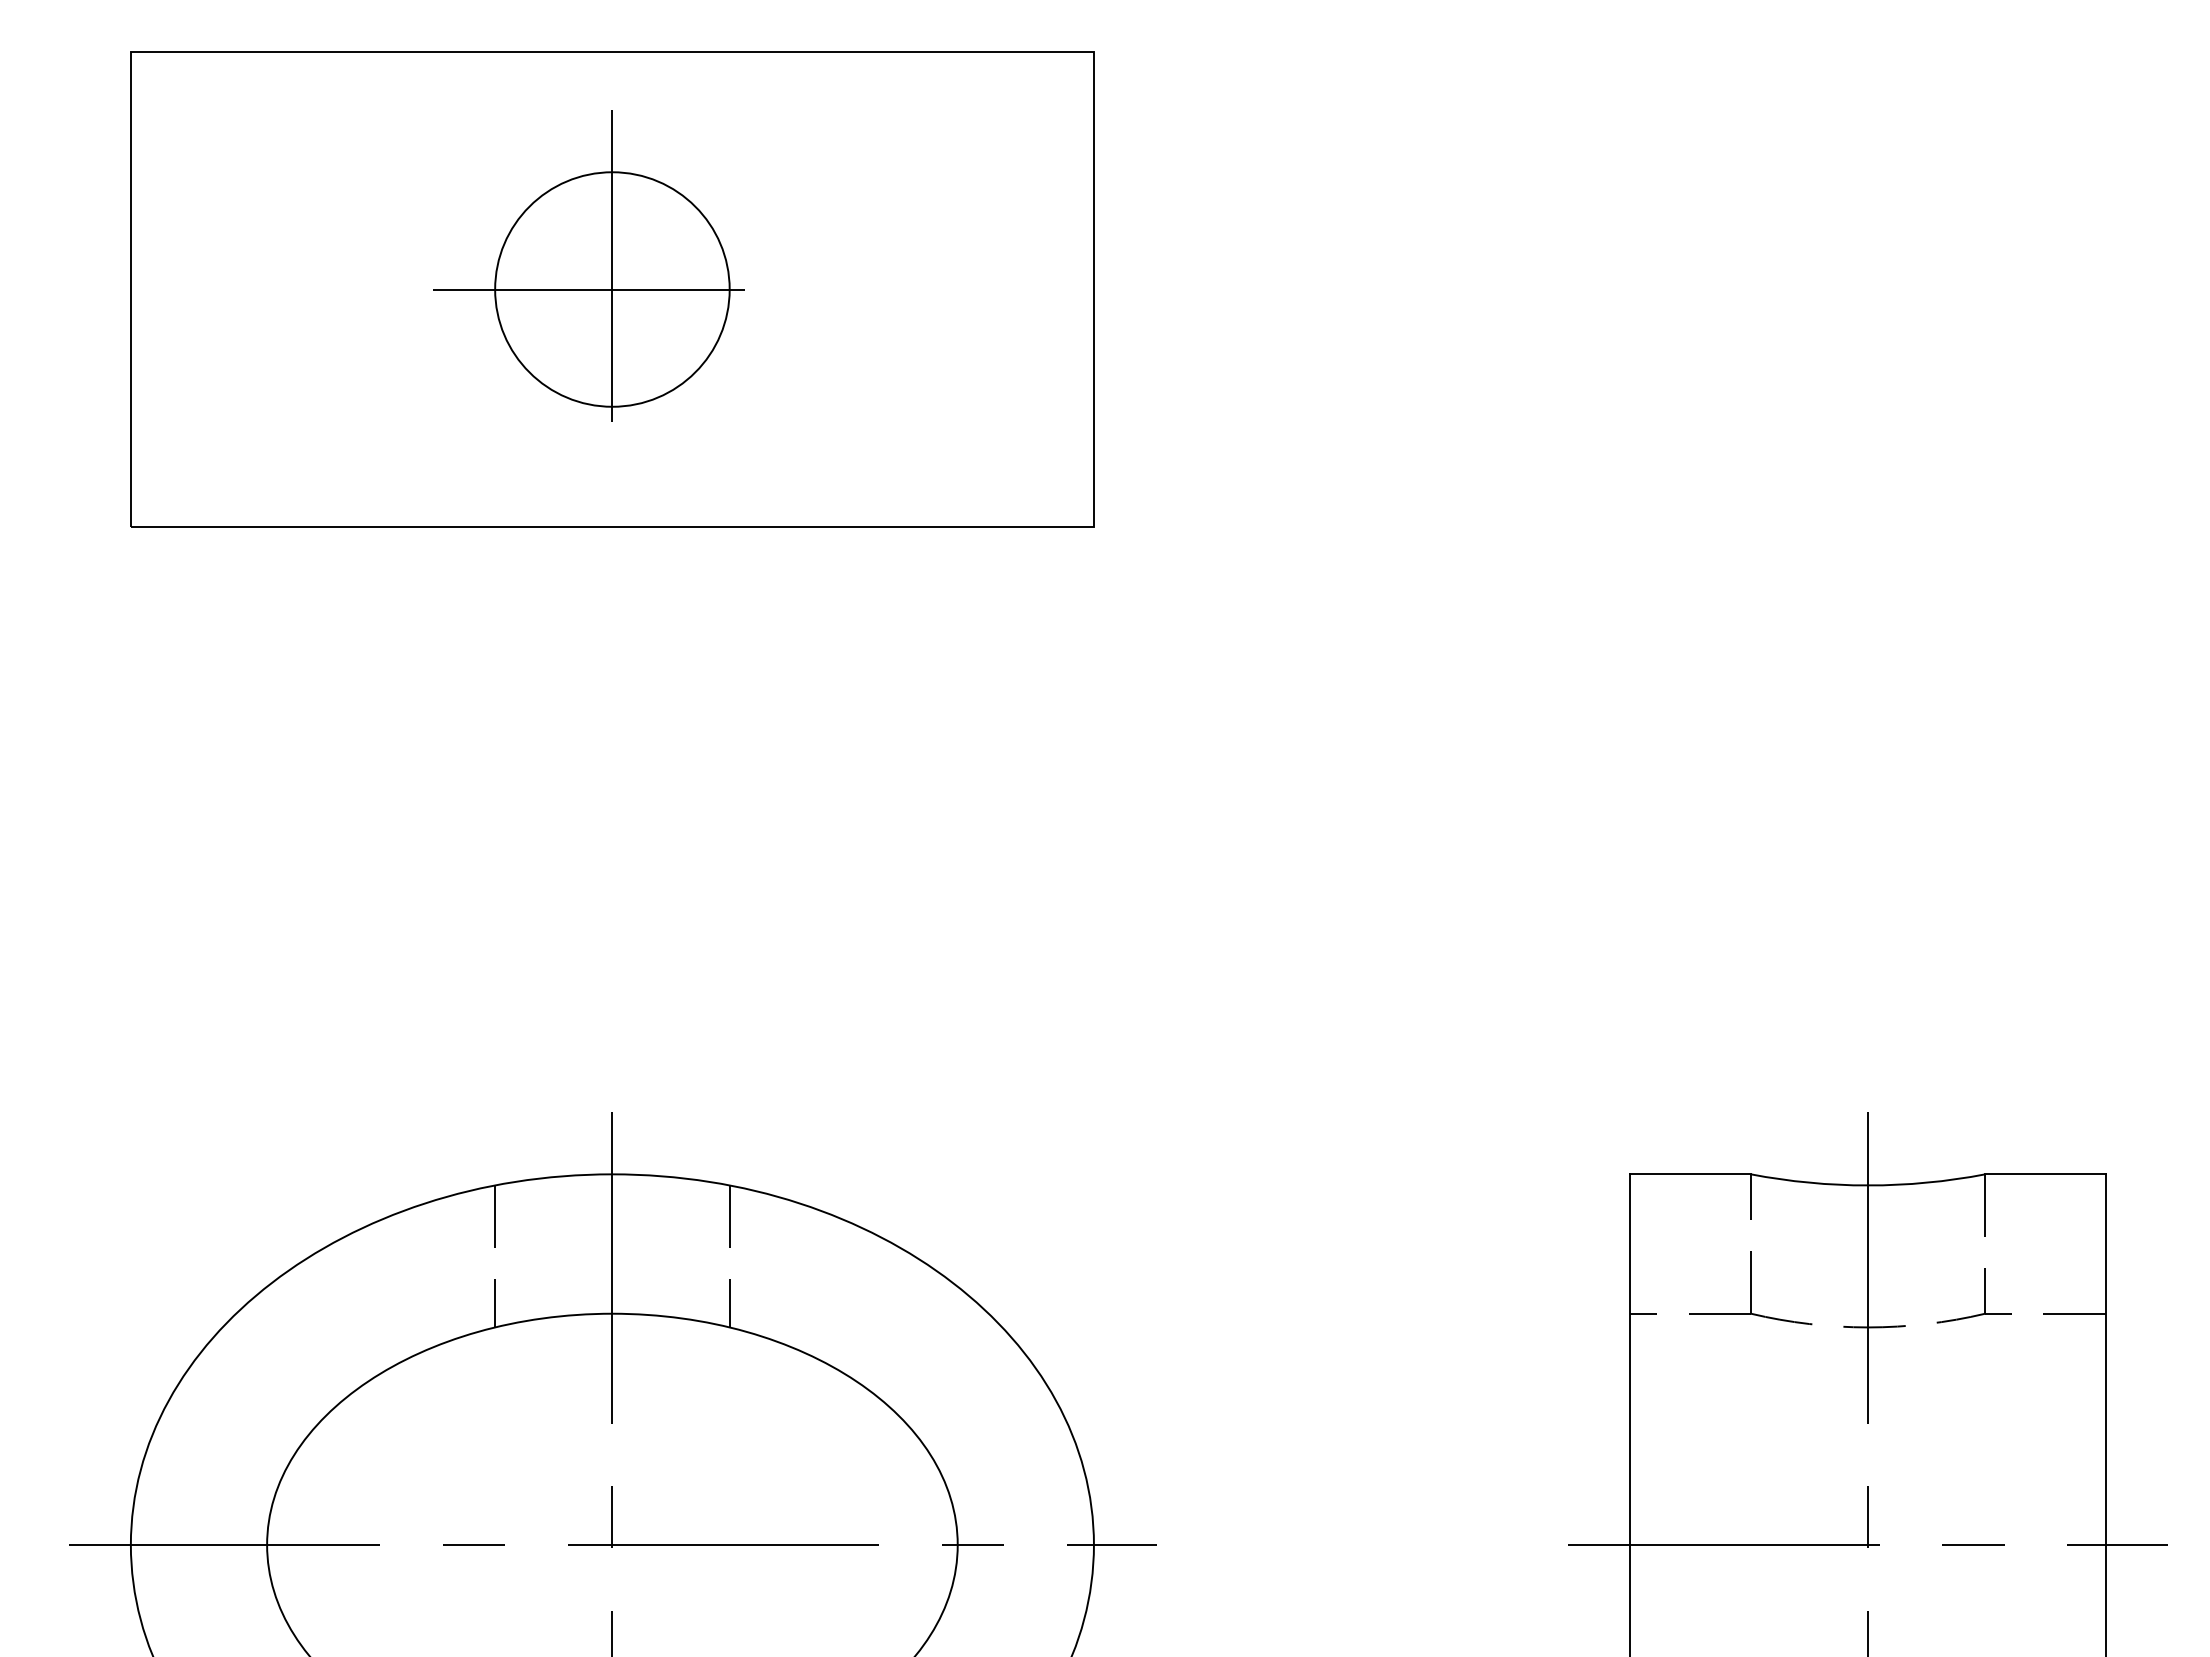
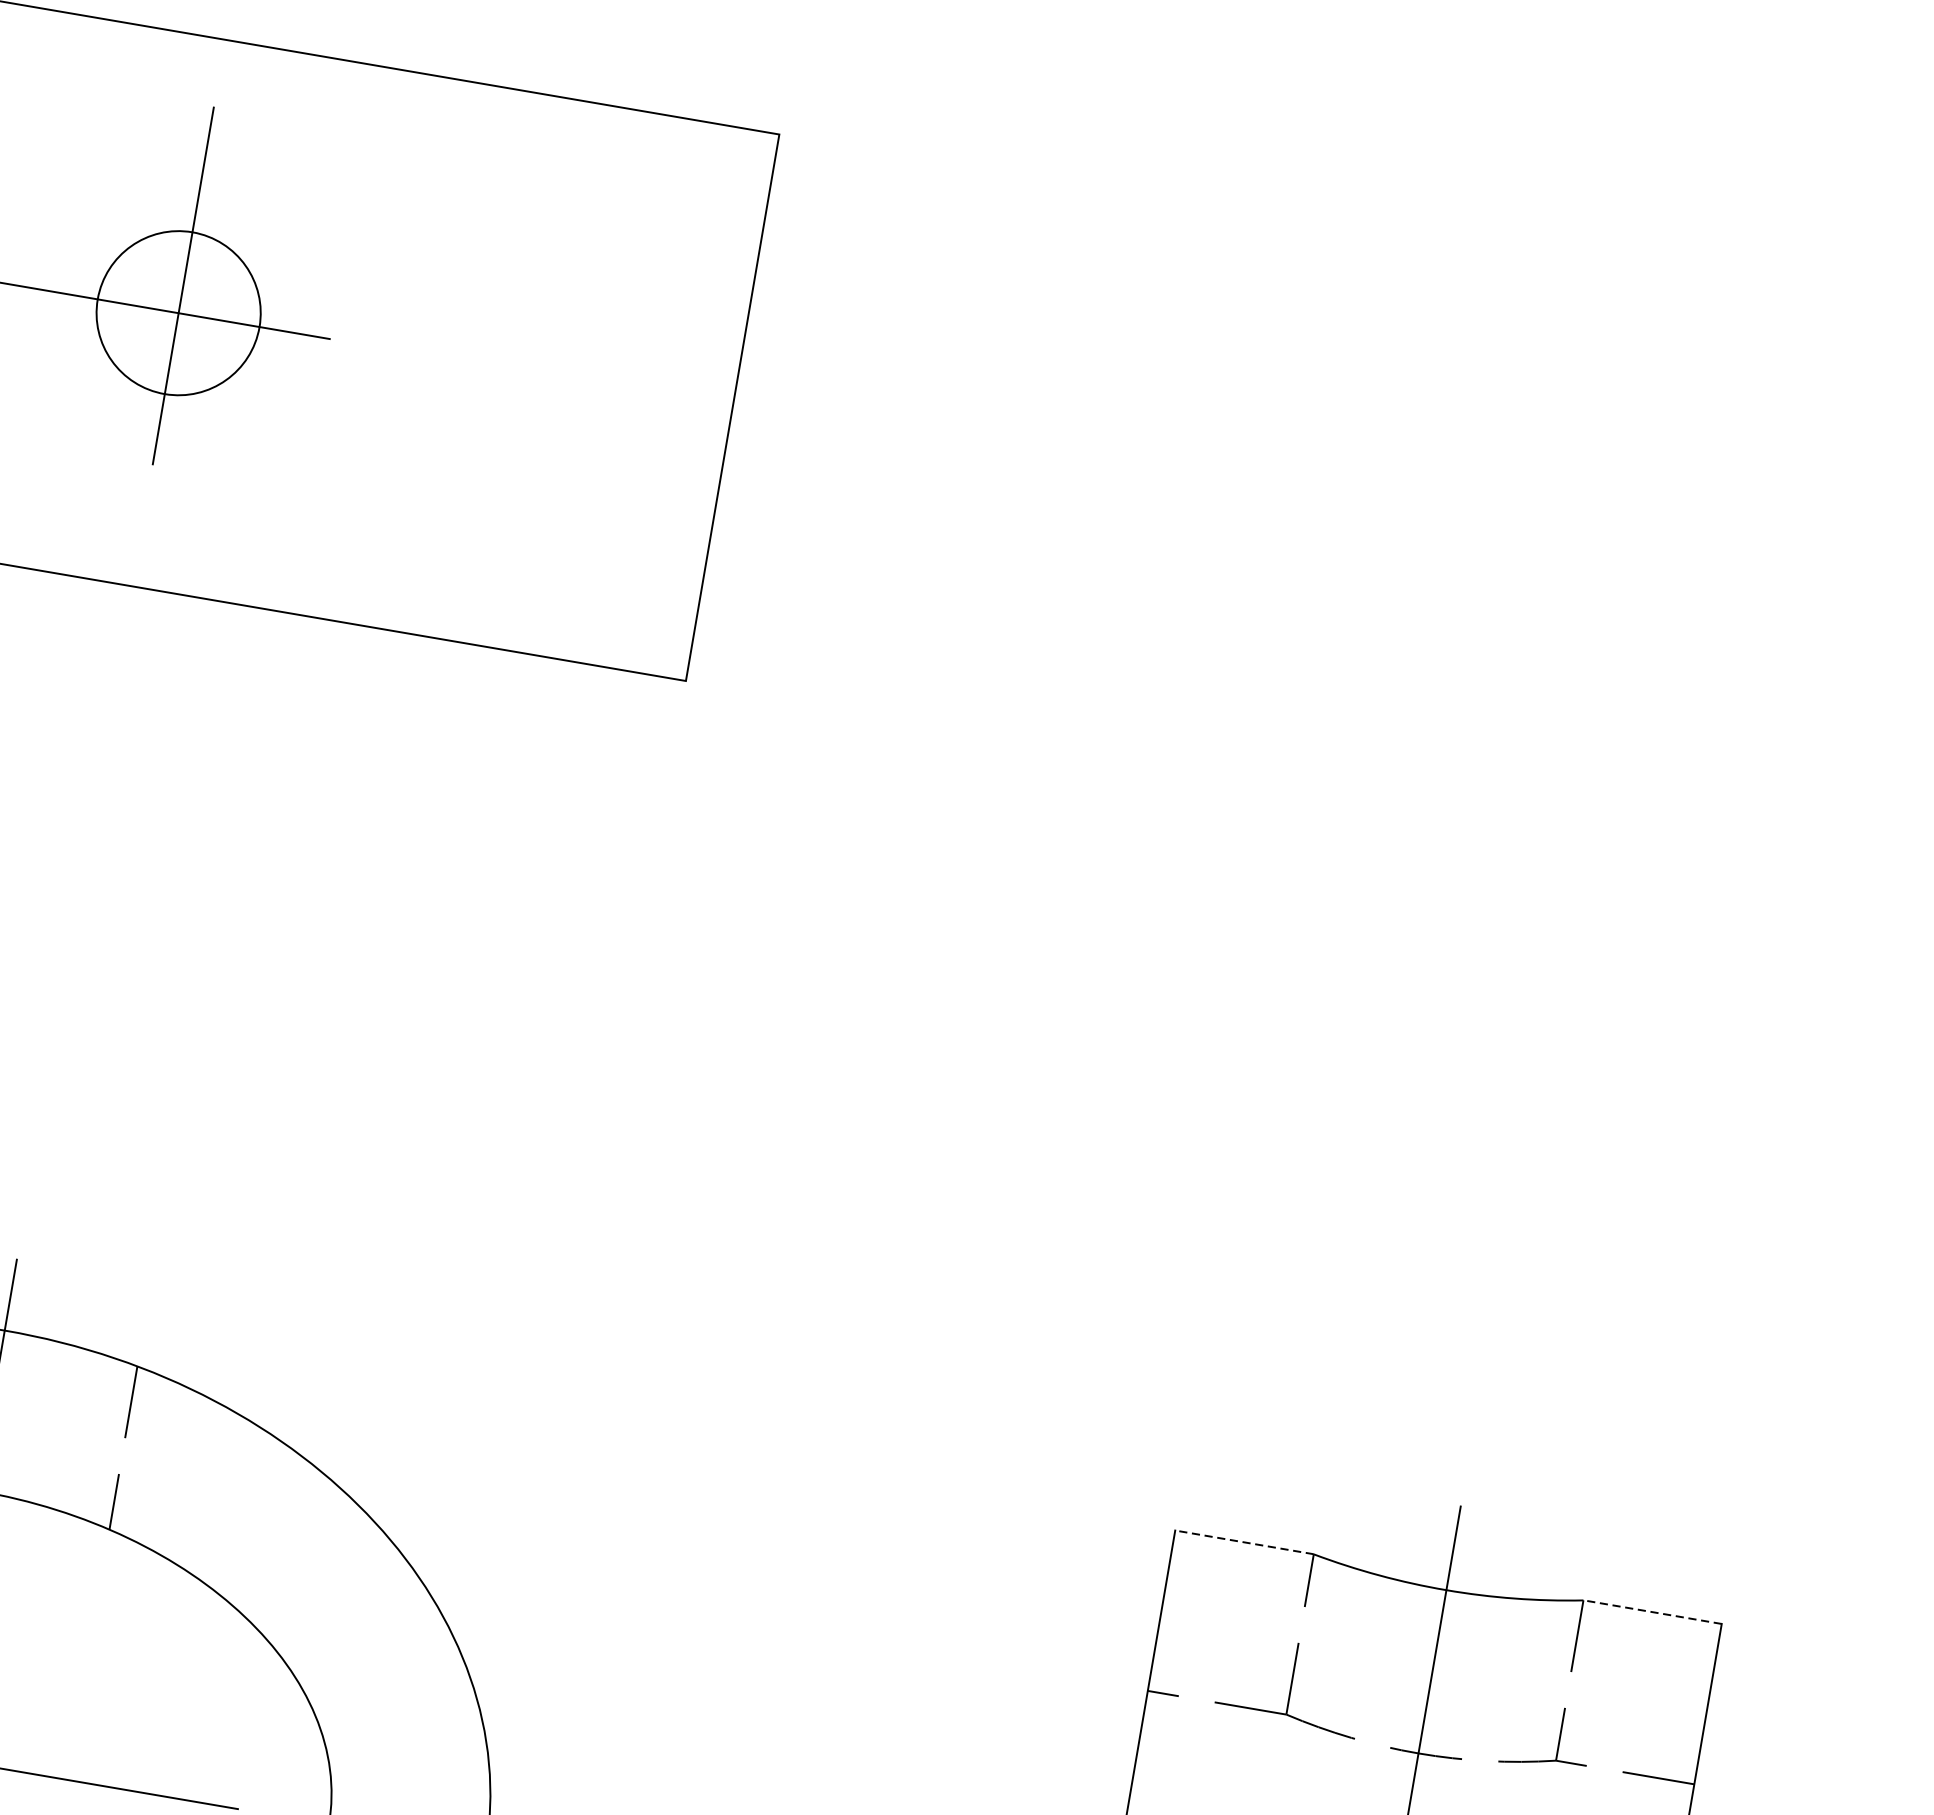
circle: (612, 289) -> (178, 313), size x0.6
line: (1690, 1174) -> (1244, 1542), solid -> dashed
line: (2045, 1174) -> (1652, 1612), solid -> dashed

